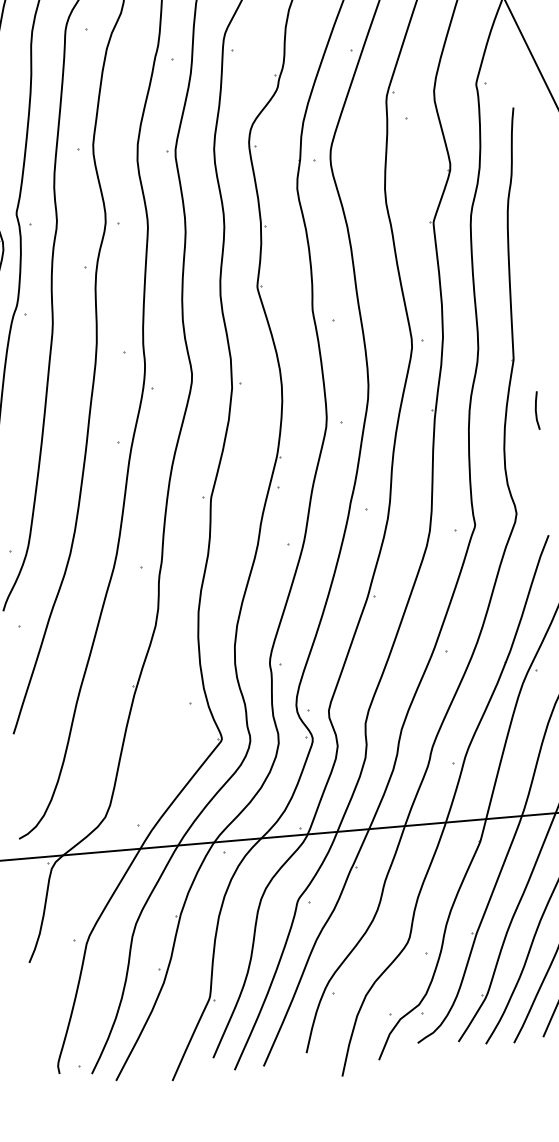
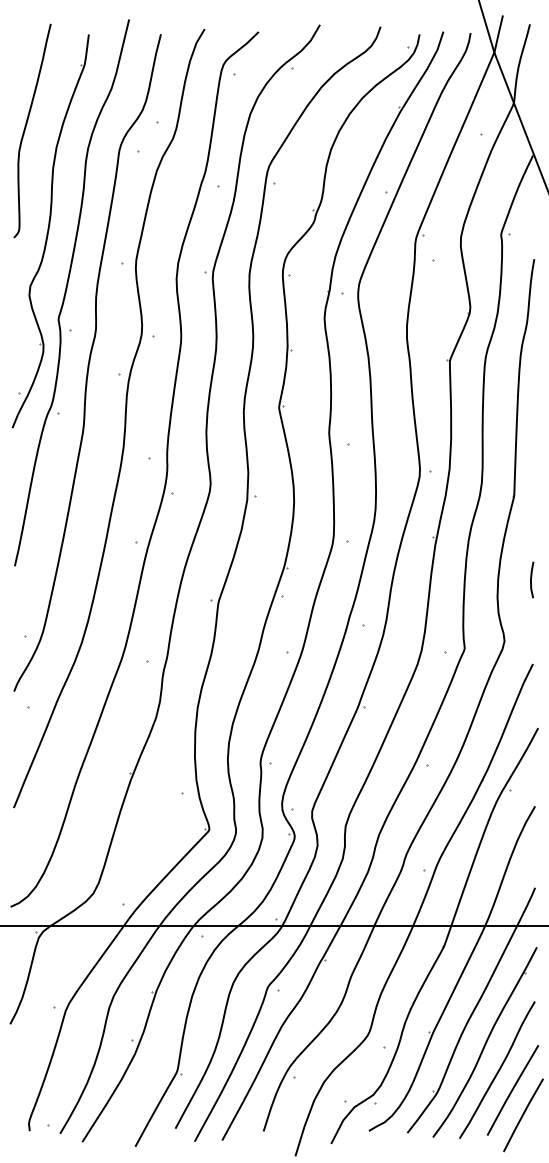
line: (536, 410) -> (531, 579), moved

